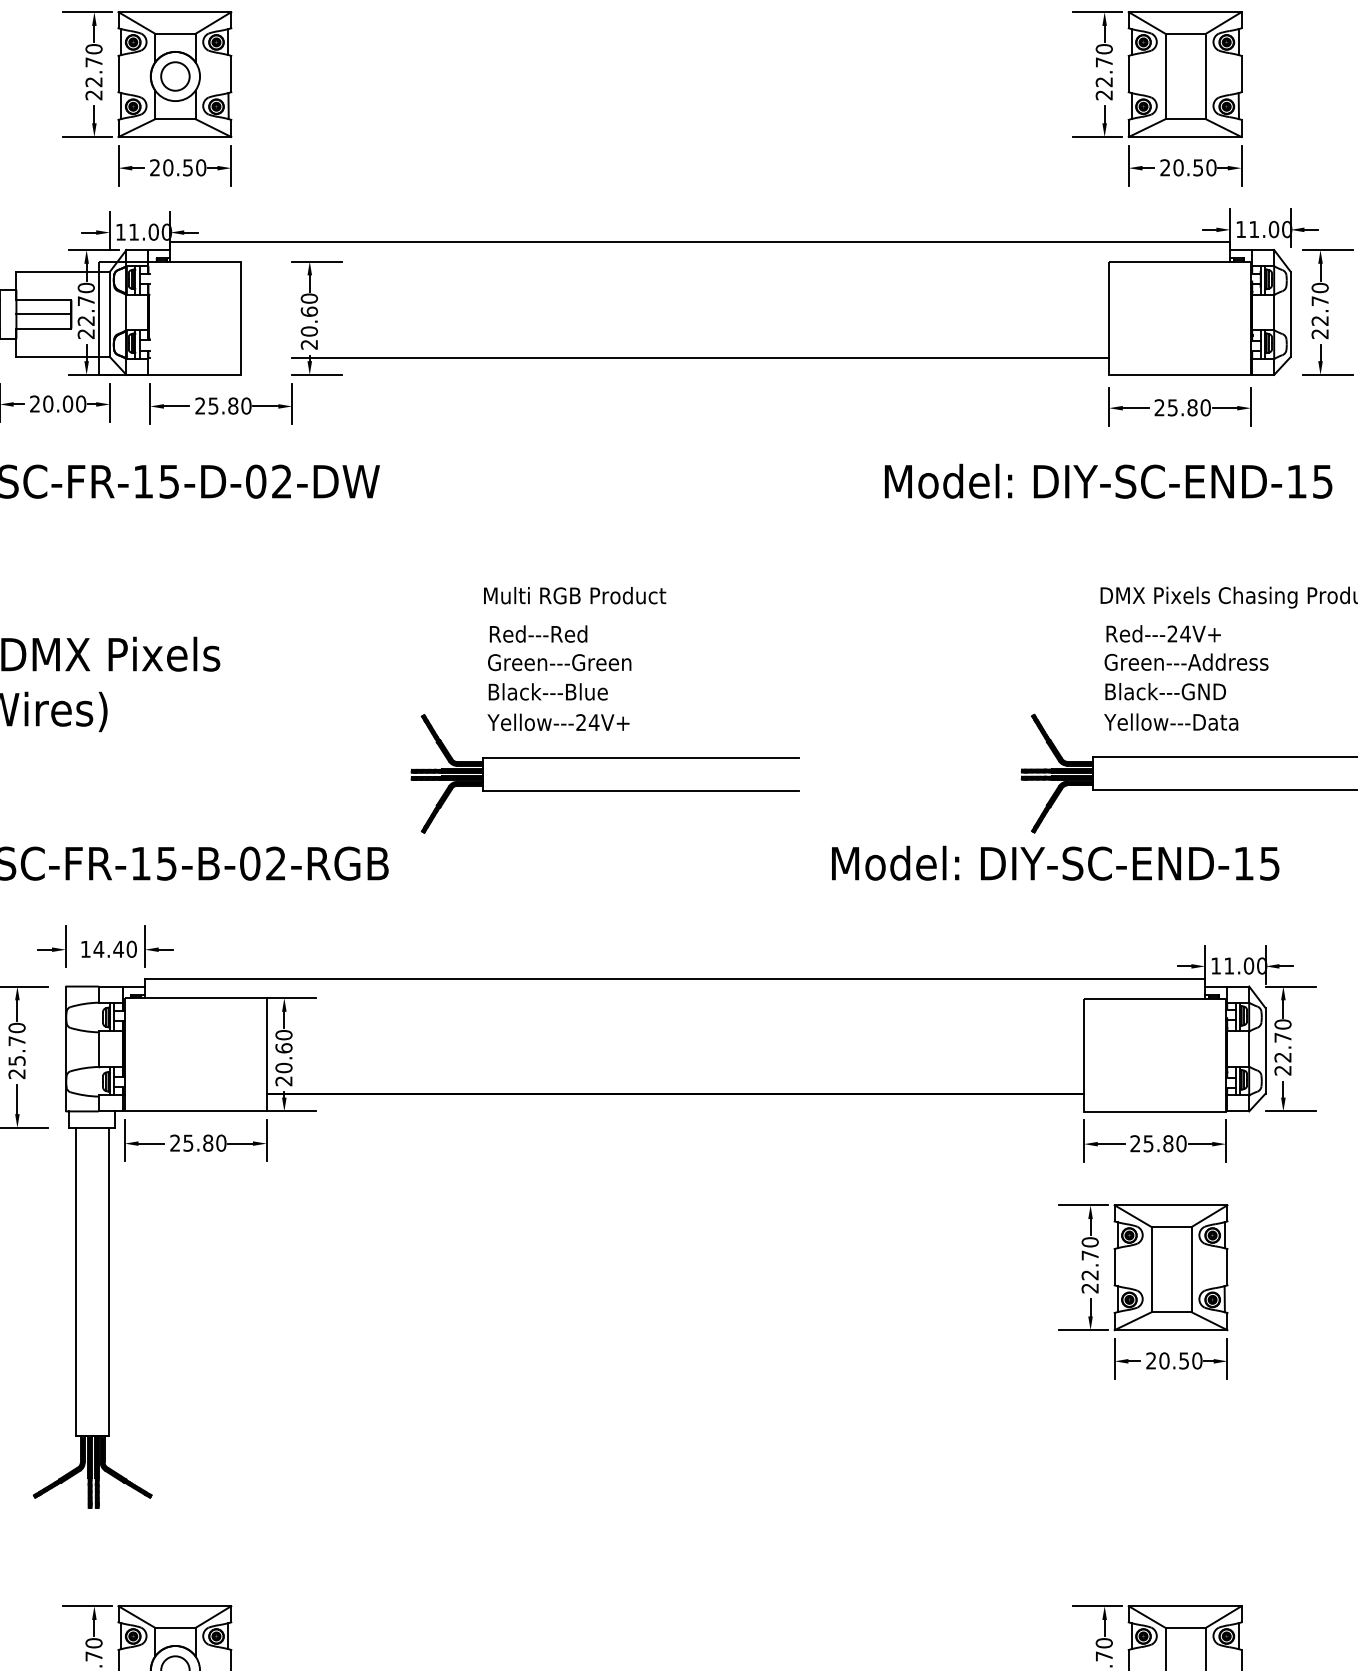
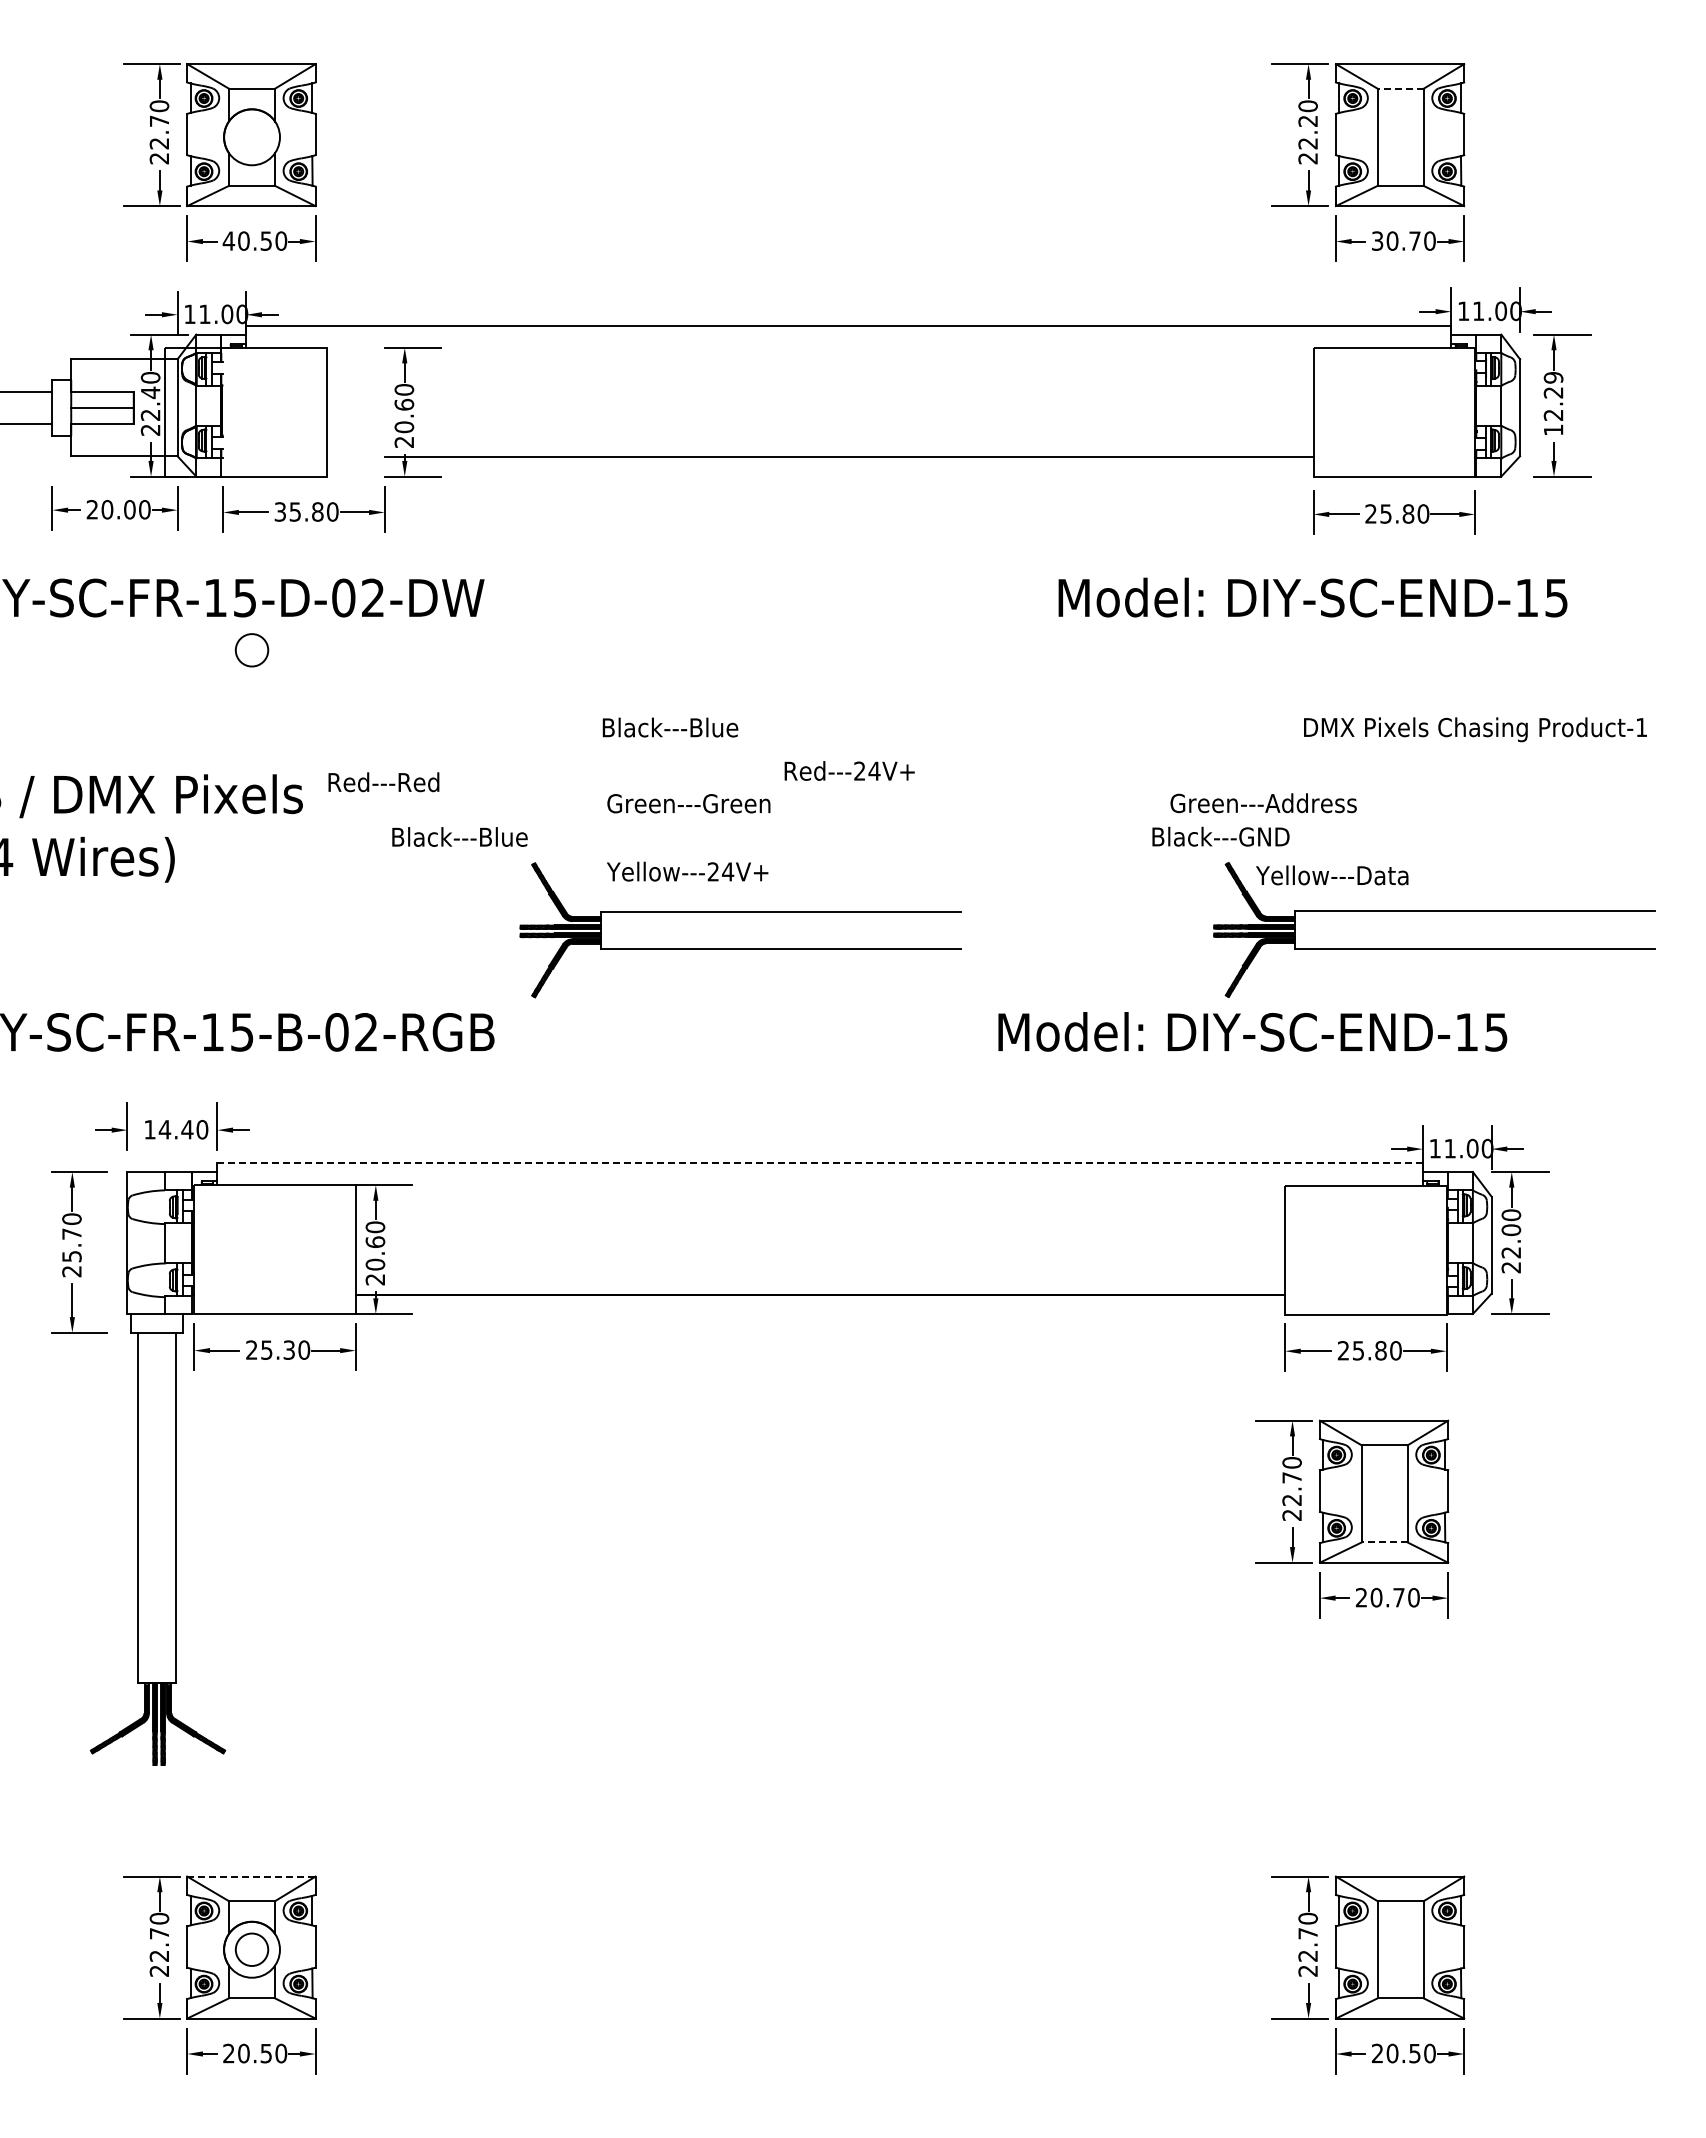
line: (1185, 33) -> (1400, 88), solid -> dashed
text: (1103, 61) -> (1307, 120), 22.70 -> 22.20
circle: (174, 76) -> (251, 650), moved
text: (154, 167) -> (228, 240), 20.50 -> 40.50
text: (1182, 167) -> (1396, 240), 20.50 -> 30.70
text: (86, 300) -> (150, 392), 22.70 -> 22.40
text: (1320, 310) -> (1553, 403), 22.70 -> 12.29
text: (199, 405) -> (279, 511), 25.80 -> 35.80
text: (576, 595) -> (707, 727), Multi RGB Product -> Black---Blue
text: (1163, 633) -> (849, 770), moved
text: (538, 634) -> (383, 782), moved
text: (1186, 662) -> (1263, 803), moved
text: (547, 691) -> (459, 836), moved
text: (1165, 691) -> (1220, 836), moved
text: (1171, 722) -> (1332, 875), moved
line: (675, 979) -> (820, 1163), solid -> dashed
text: (1283, 1037) -> (1511, 1230), 22.70 -> 22.00
text: (208, 1142) -> (289, 1349), 25.80 -> 25.30
line: (1171, 1312) -> (1384, 1542), solid -> dashed
text: (1183, 1360) -> (1398, 1597), 20.50 -> 20.70
line: (174, 1606) -> (251, 1876), solid -> dashed

